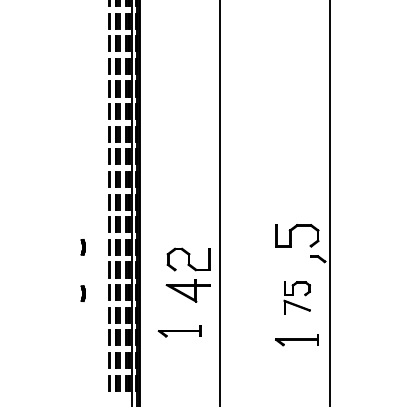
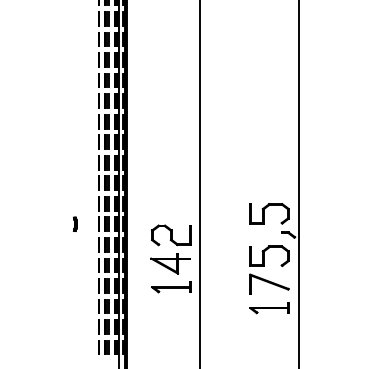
part: (82, 292) -> (74, 265), removed
part: (297, 297) -> (269, 269), size x1.67
part: (180, 331) -> (171, 287), moved

